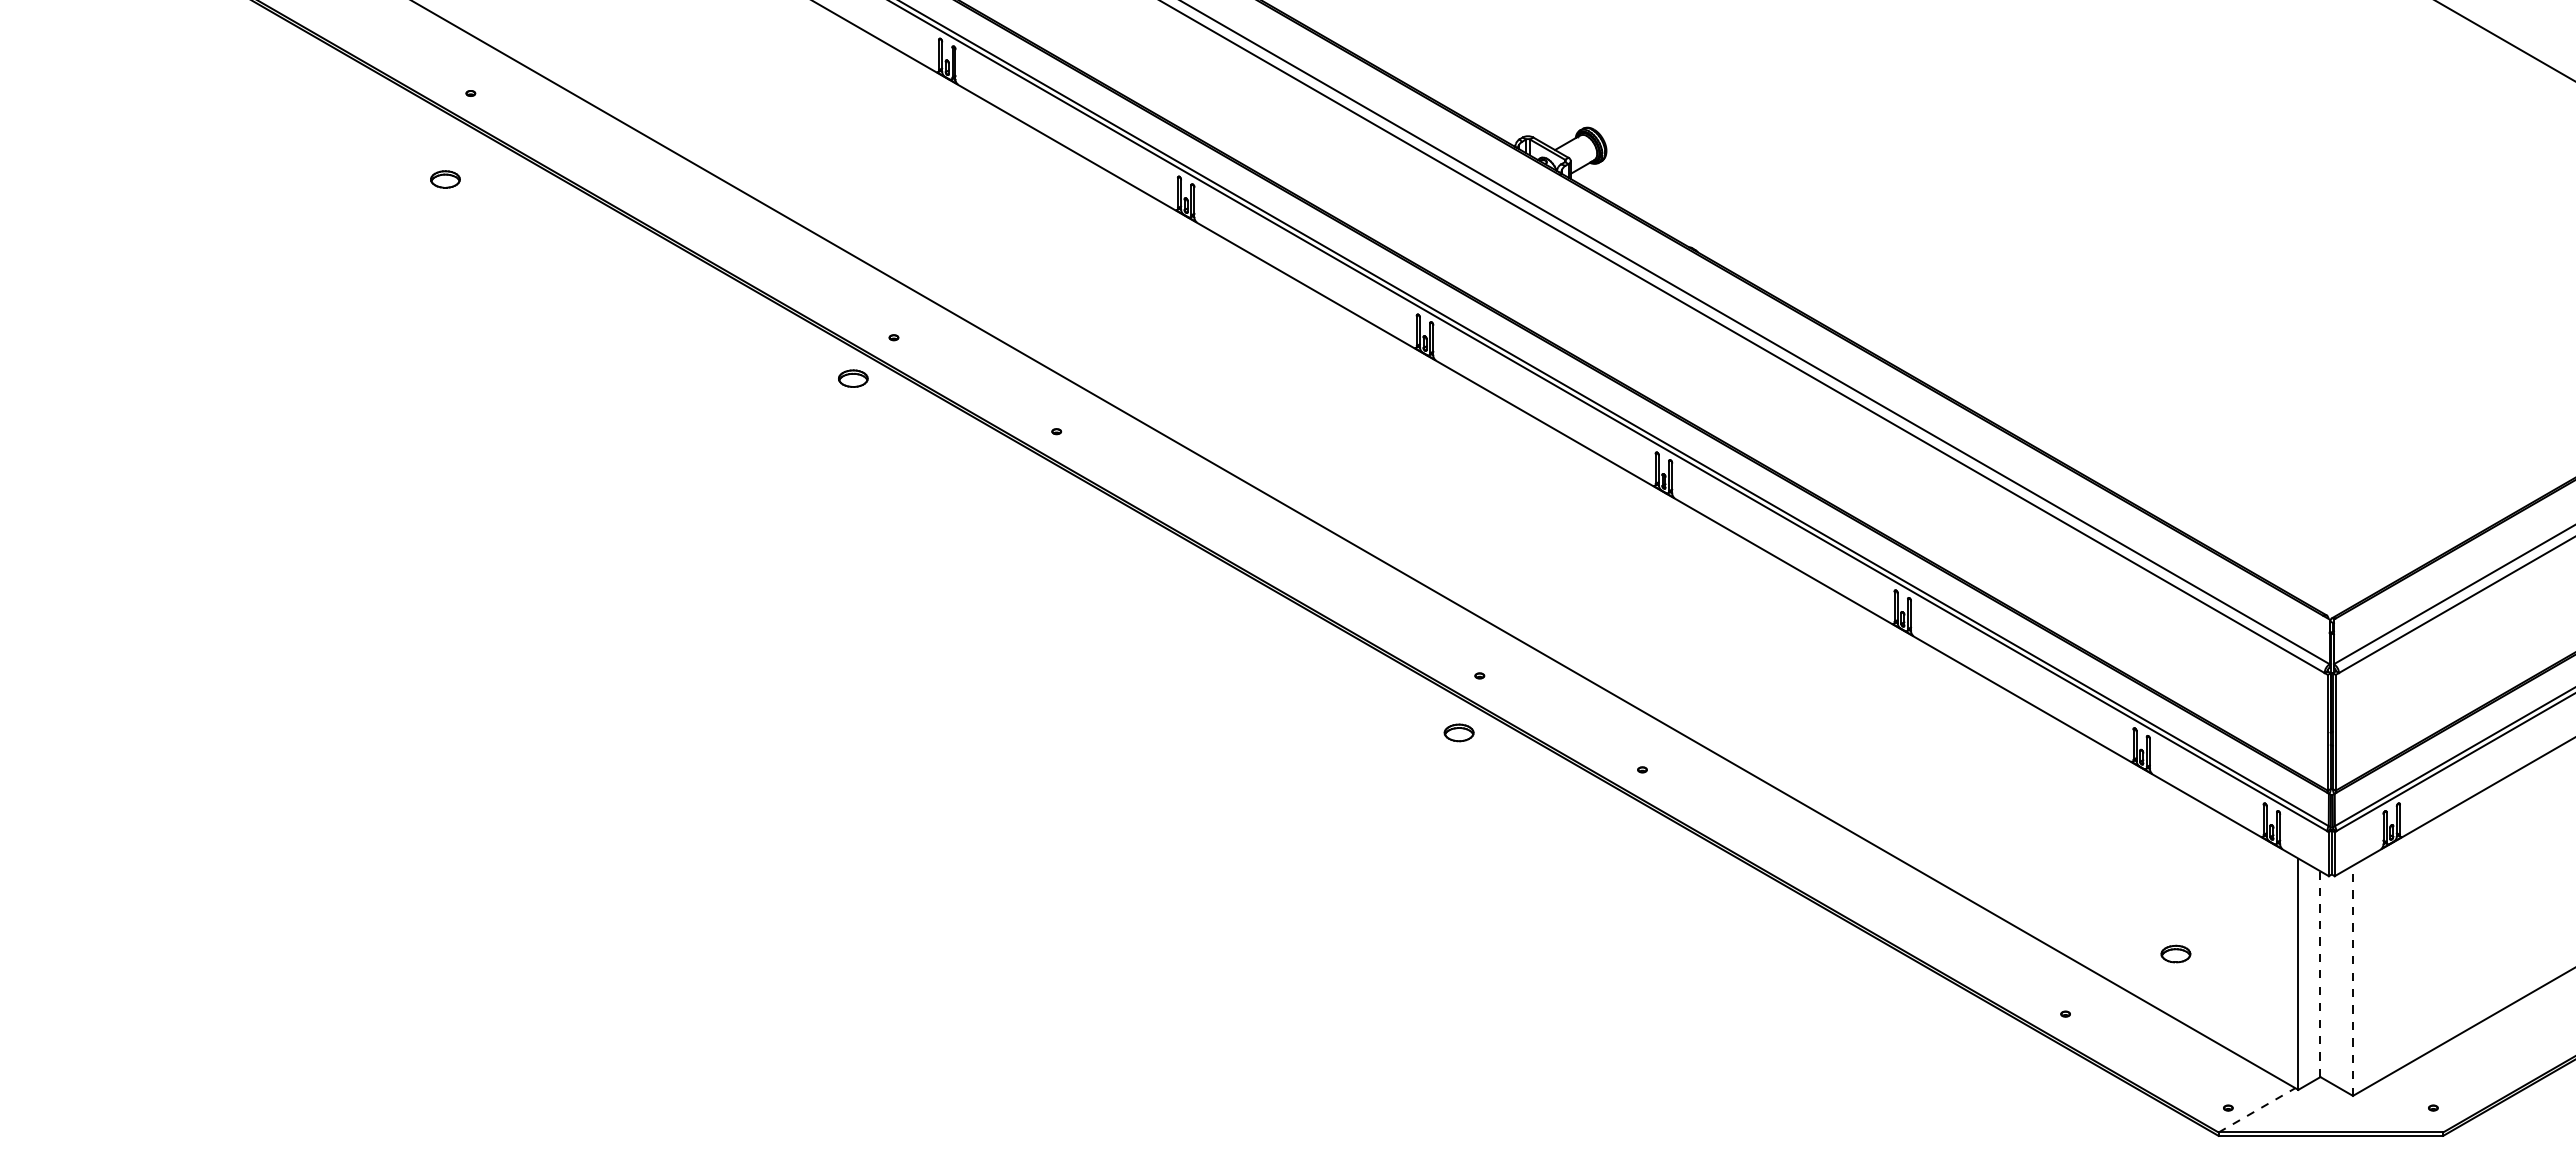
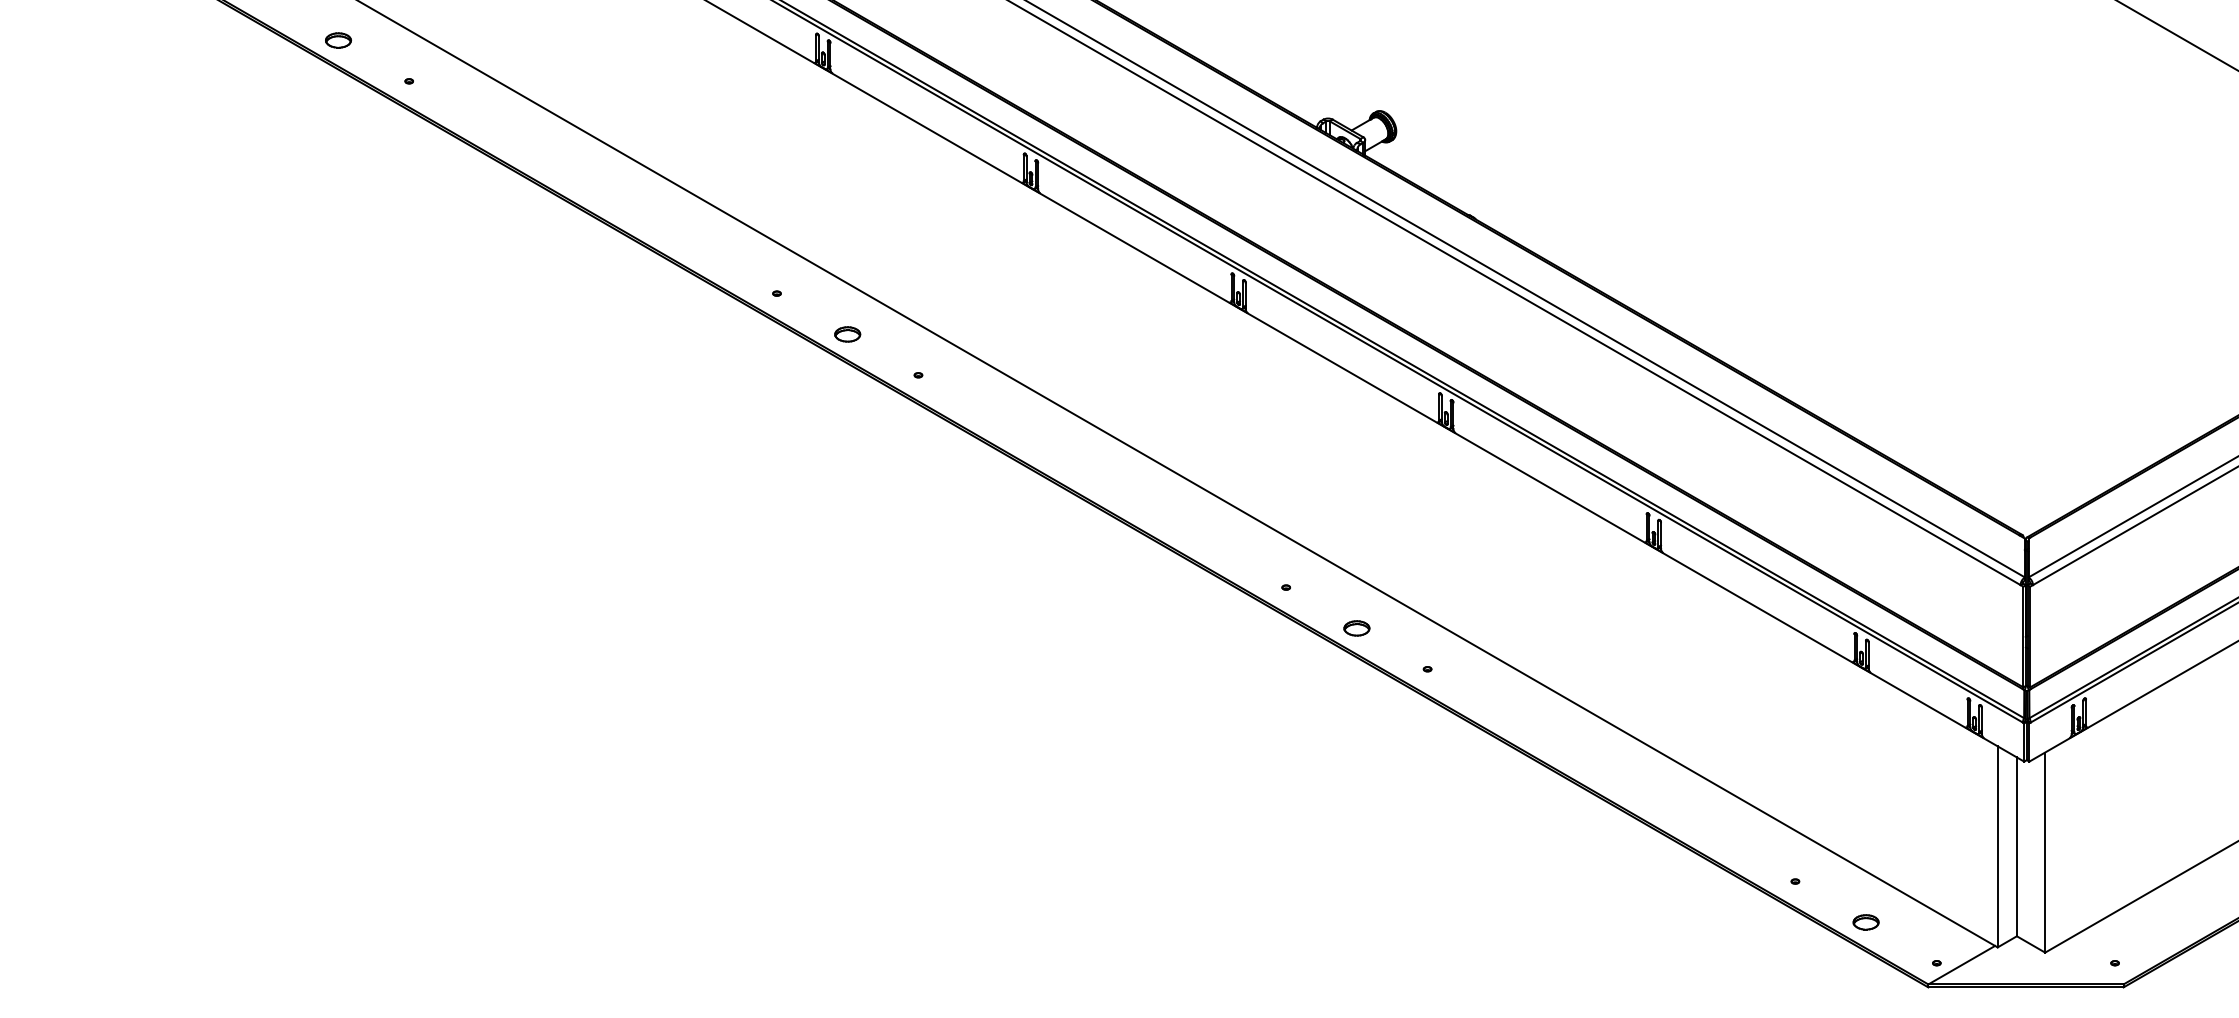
part: (445, 179) -> (338, 40), moved
part: (853, 378) -> (847, 334), moved
part: (1458, 732) -> (1356, 628), moved
part: (2175, 953) -> (1865, 921), moved
line: (2320, 974) -> (2016, 847), dashed -> solid
line: (2353, 980) -> (2045, 852), dashed -> solid
line: (2257, 1110) -> (1962, 965), dashed -> solid

